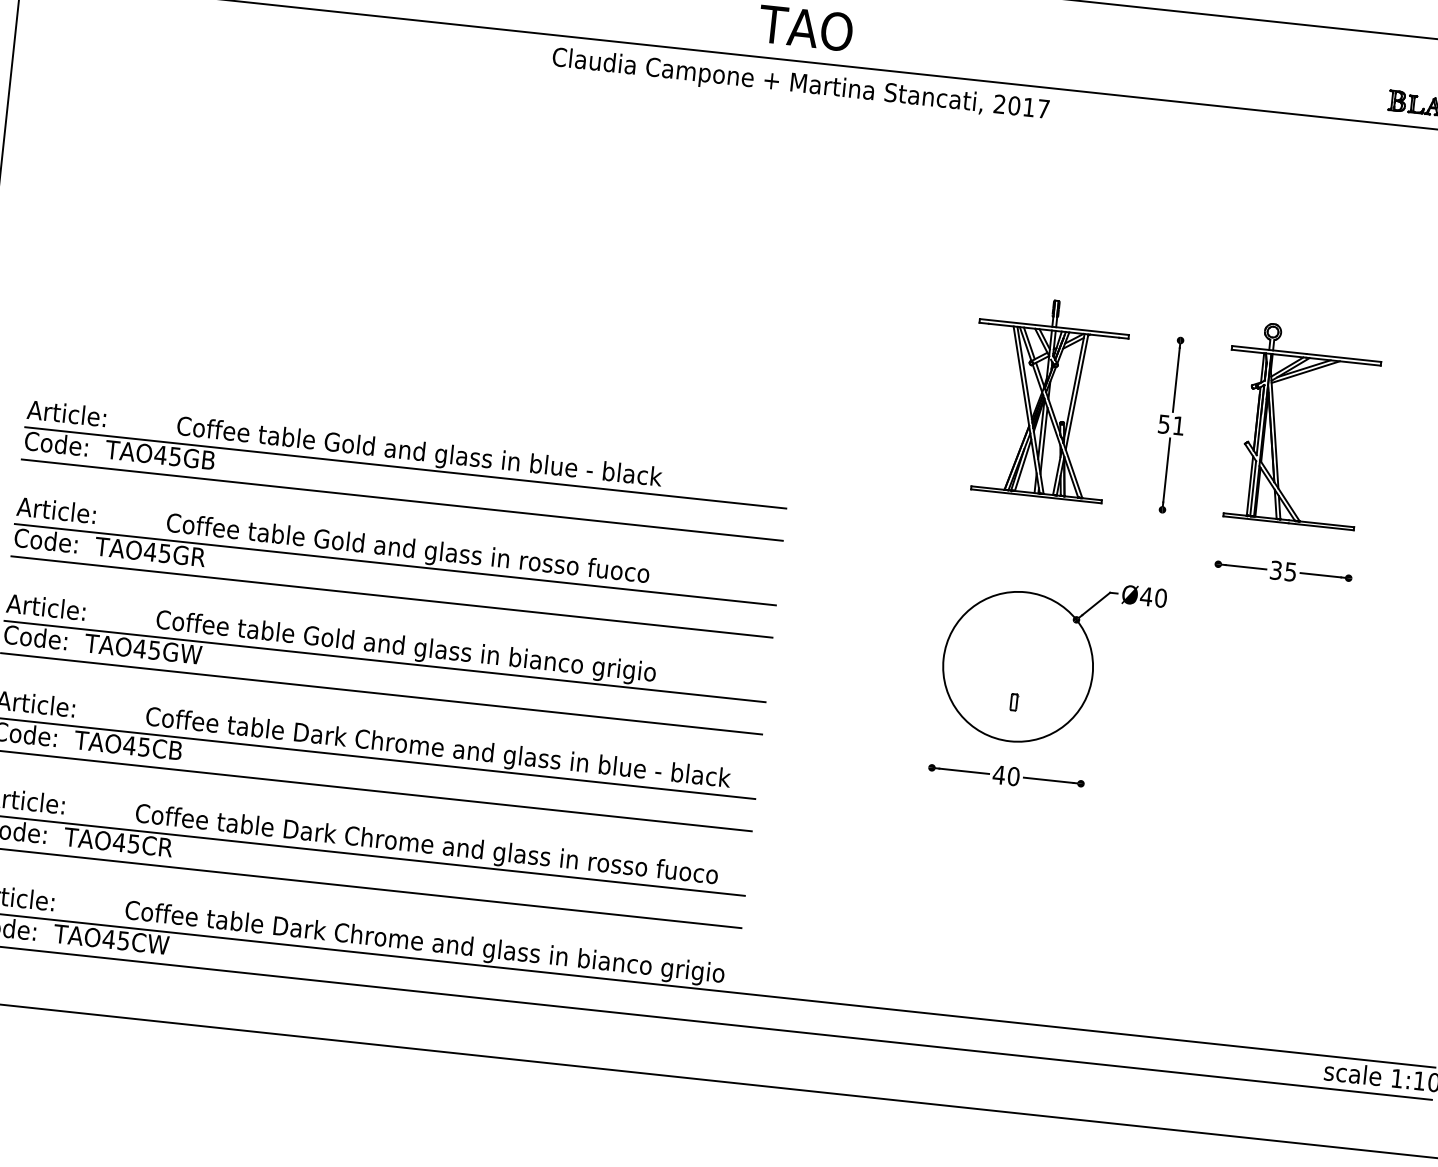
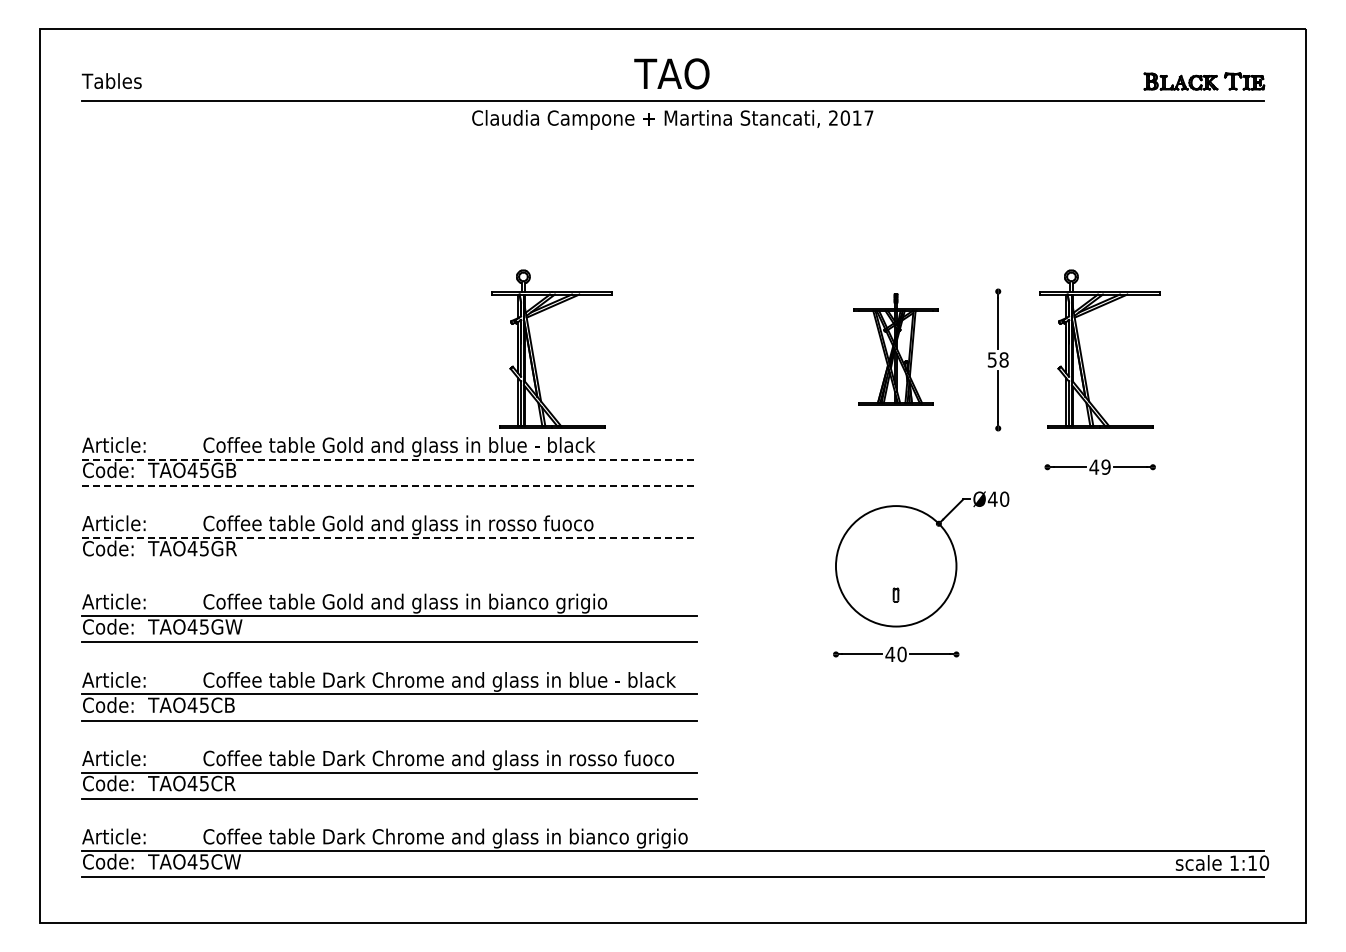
part: (598, 350) -> (533, 349), added
part: (1046, 397) -> (895, 348), size x0.7
text: (1178, 425) -> (1003, 359), 51 -> 58
line: (405, 467) -> (389, 459), solid -> dashed
line: (402, 499) -> (389, 485), solid -> dashed
line: (395, 564) -> (389, 537), solid -> dashed
text: (1282, 570) -> (1099, 466), 35 -> 49
line: (391, 596) -> (389, 563), removed

